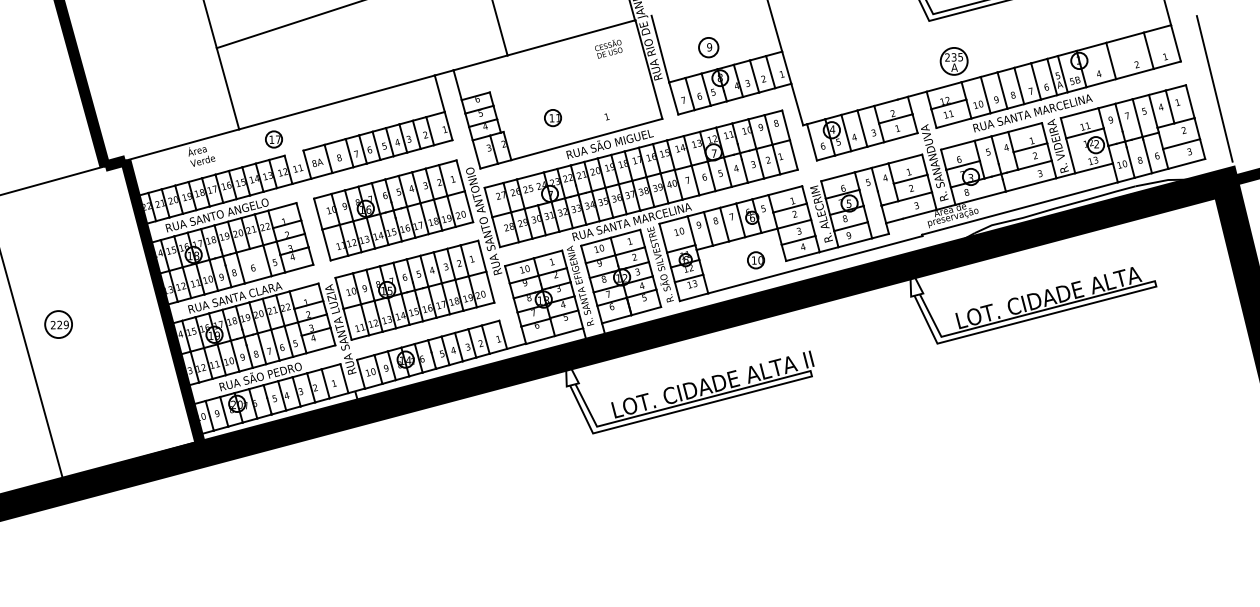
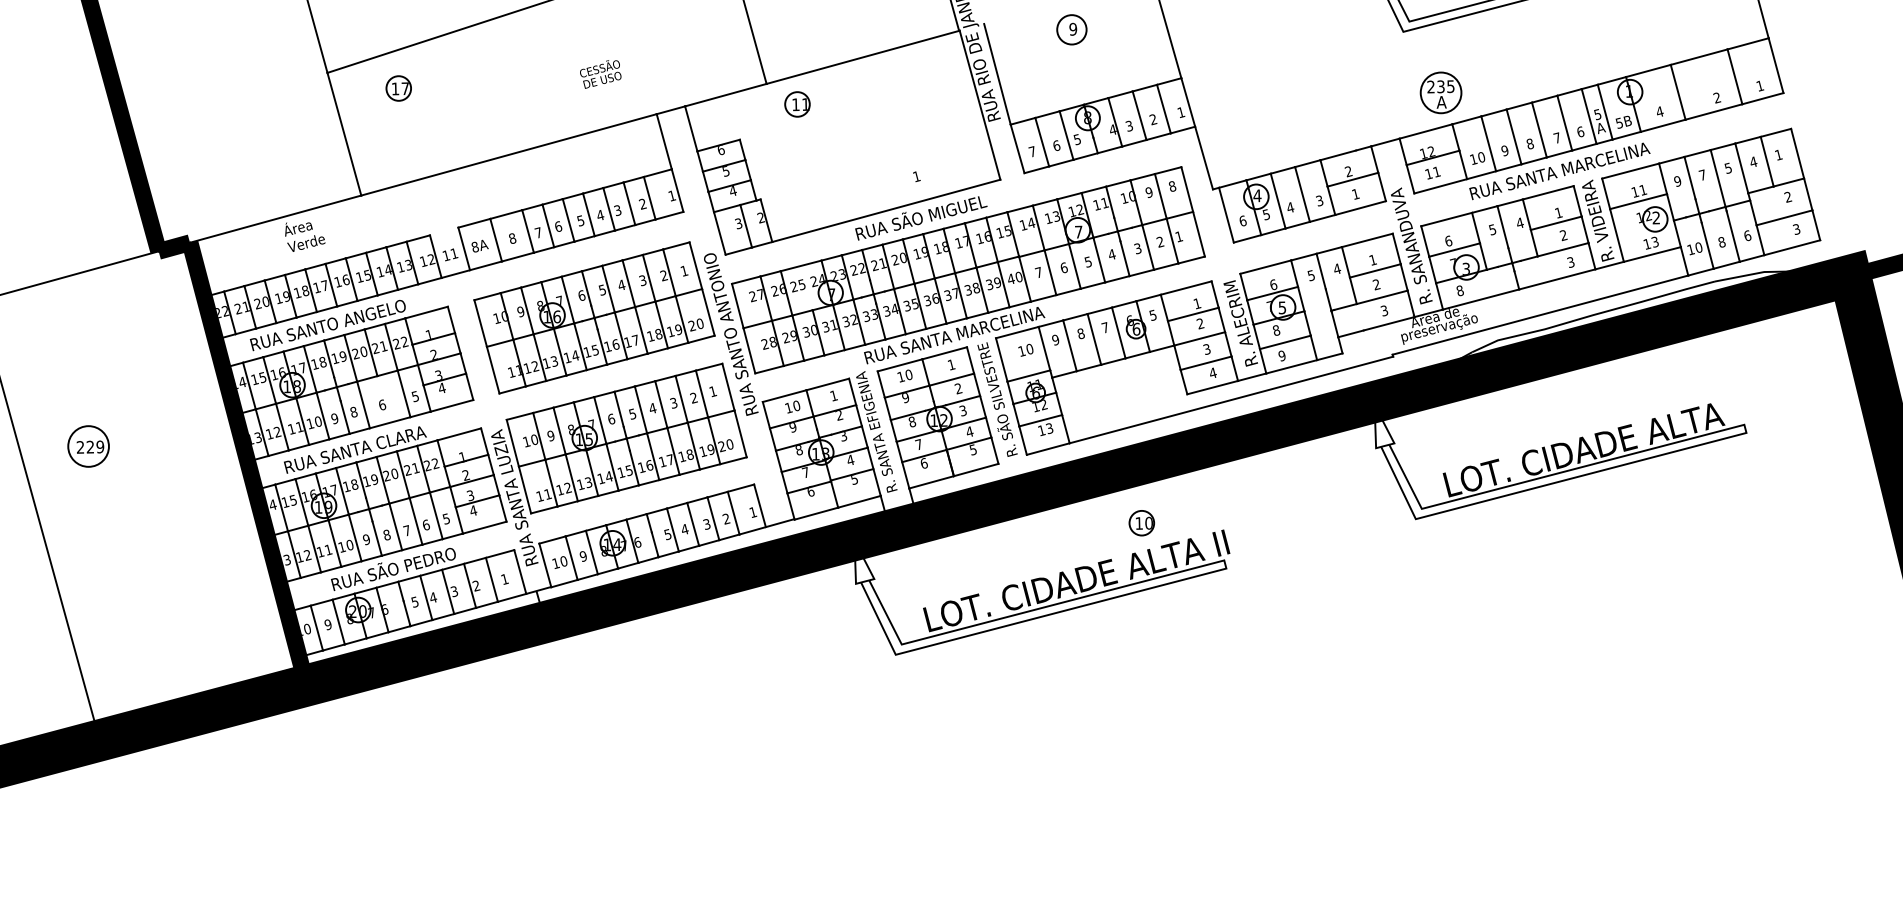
part: (708, 47) -> (1071, 29), moved
text: (608, 48) -> (600, 73), moved
line: (1214, 88) -> (1834, 133), removed
part: (552, 118) -> (796, 105), moved
part: (273, 139) -> (398, 88), moved
part: (756, 260) -> (1142, 523), moved
part: (58, 324) -> (88, 446), moved

